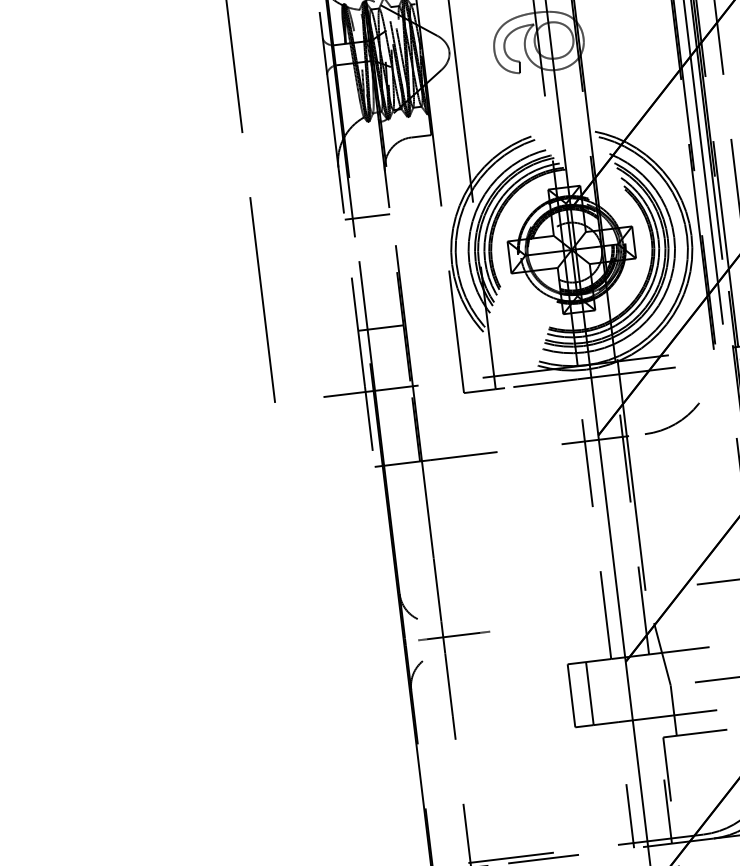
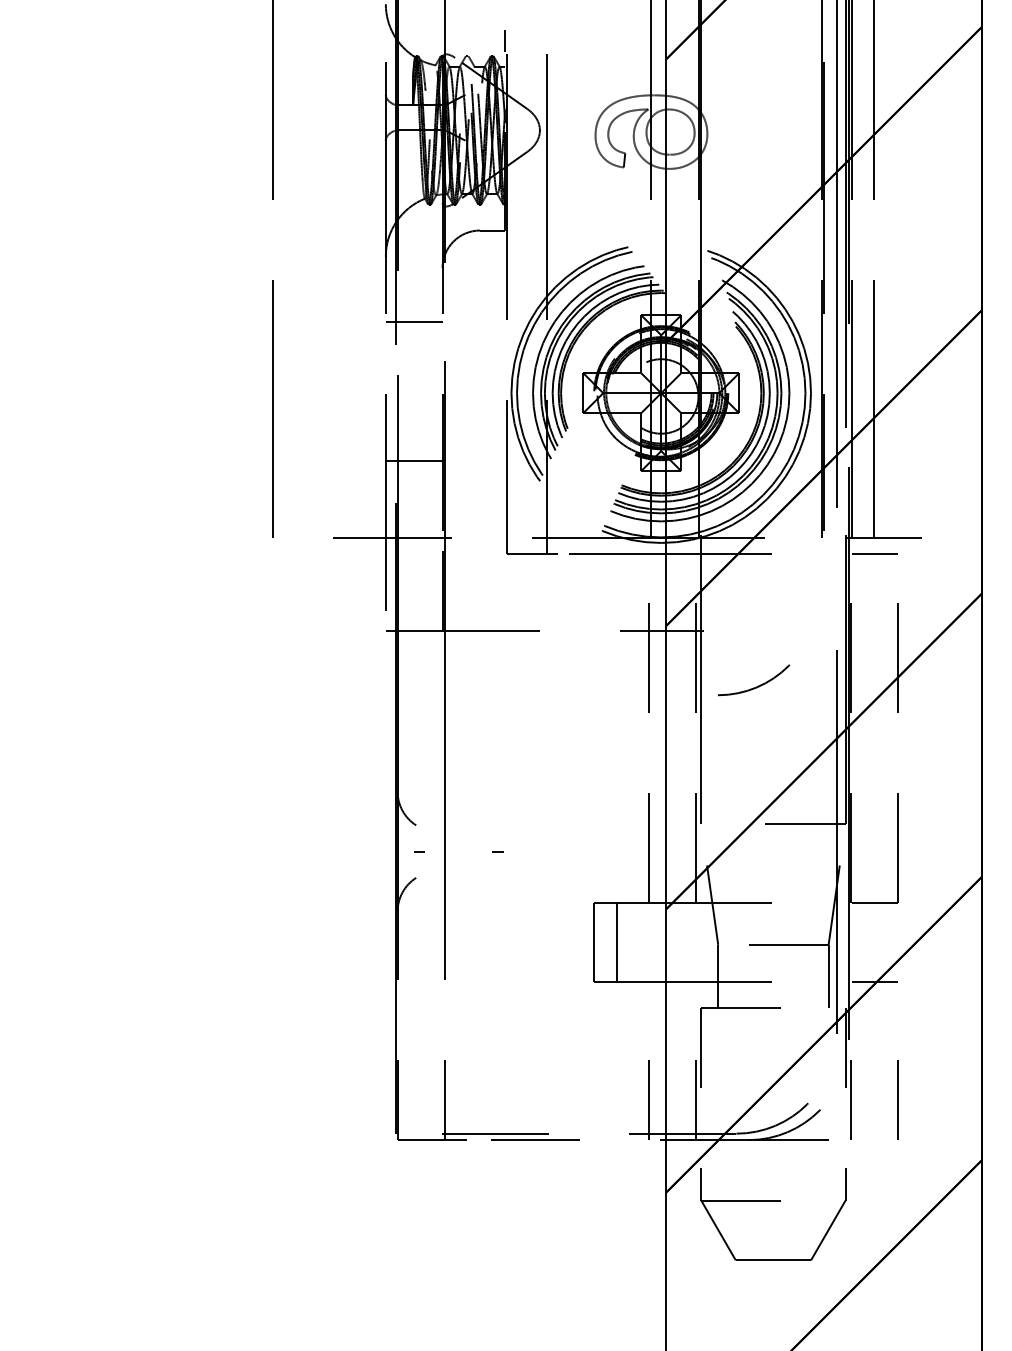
arc: (674, 423) -> (755, 686), moved
line: (453, 636) -> (457, 851), removed

